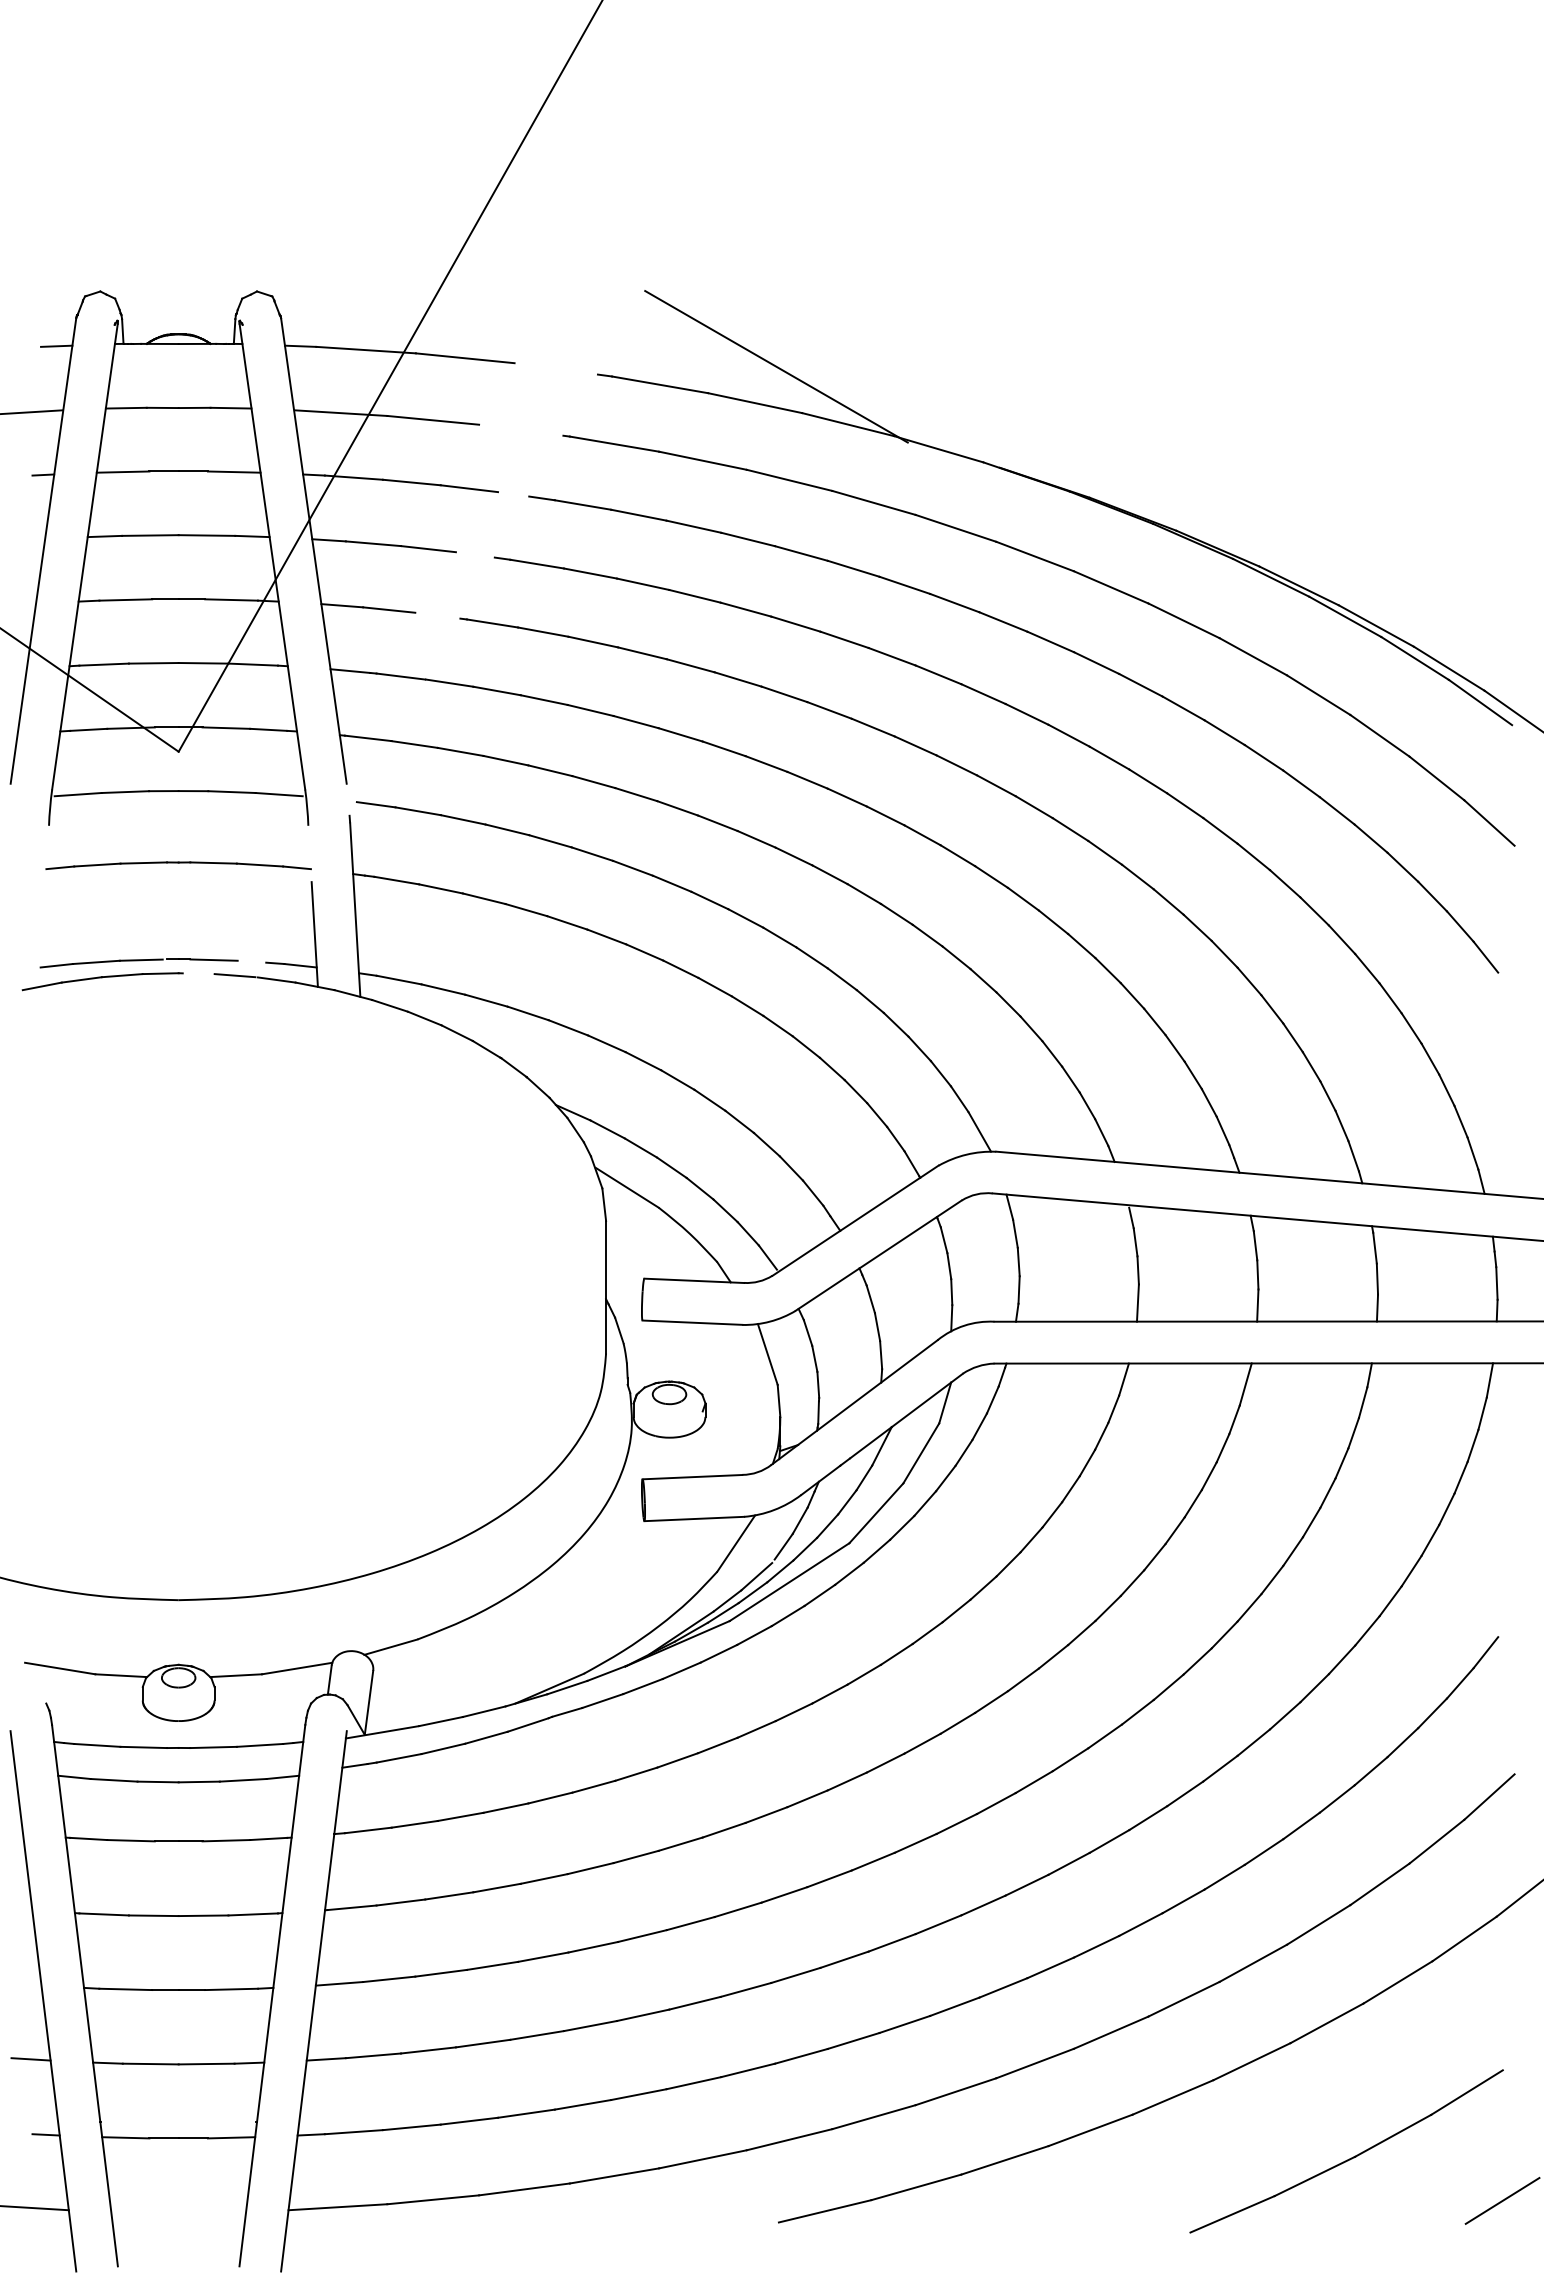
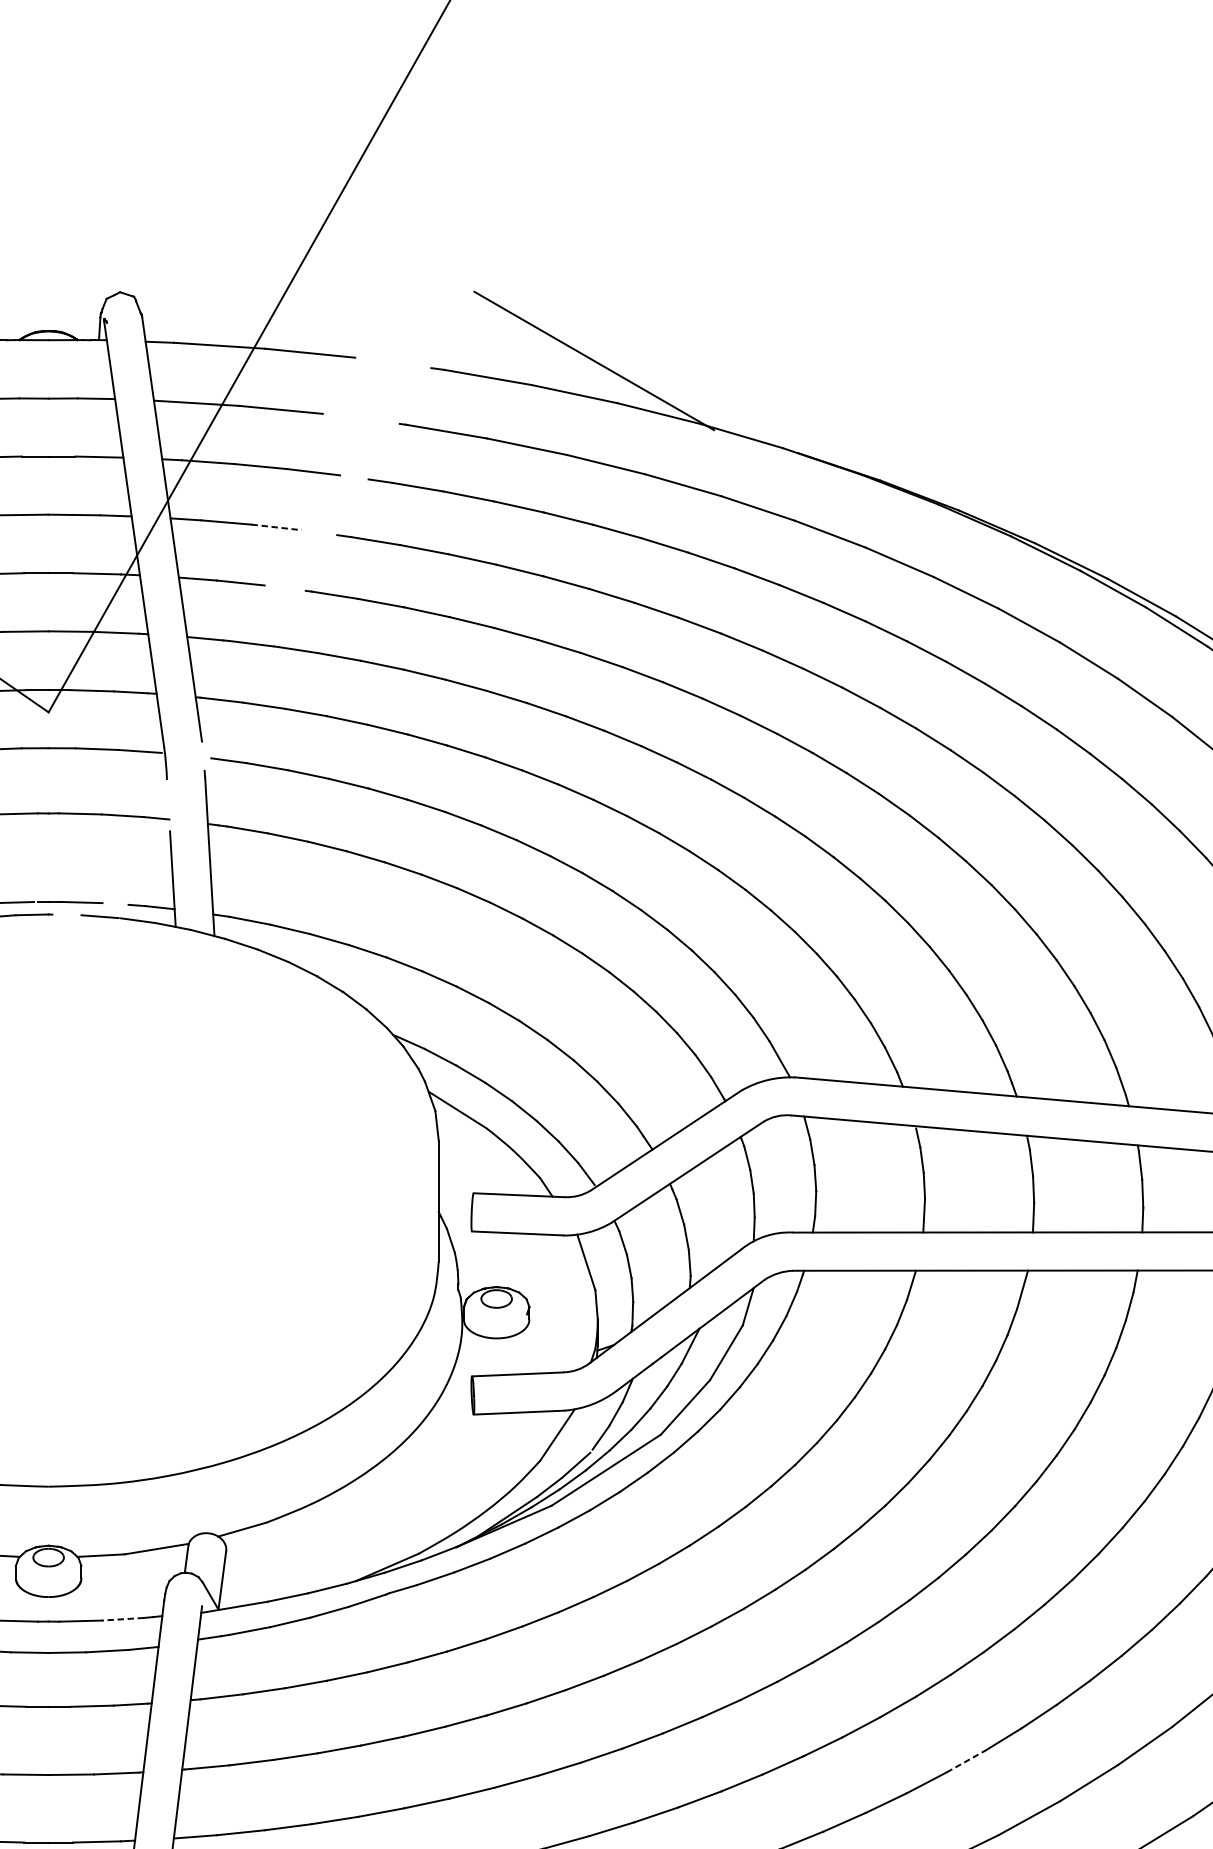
line: (428, 549) -> (276, 527), solid -> dashed
line: (259, 1745) -> (122, 1619), solid -> dashed
line: (1184, 1901) -> (966, 1761), solid -> dashed

